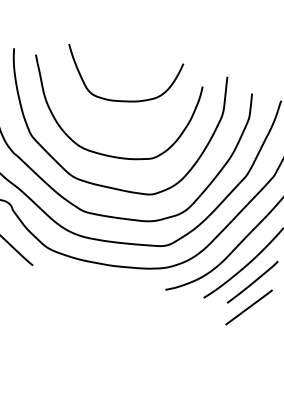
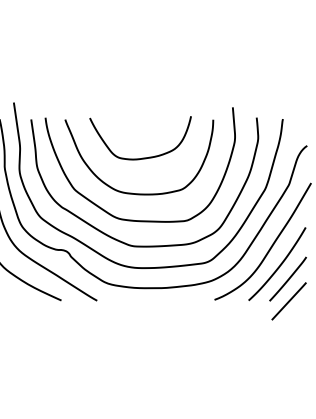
curve: (119, 99) -> (142, 157), moved

